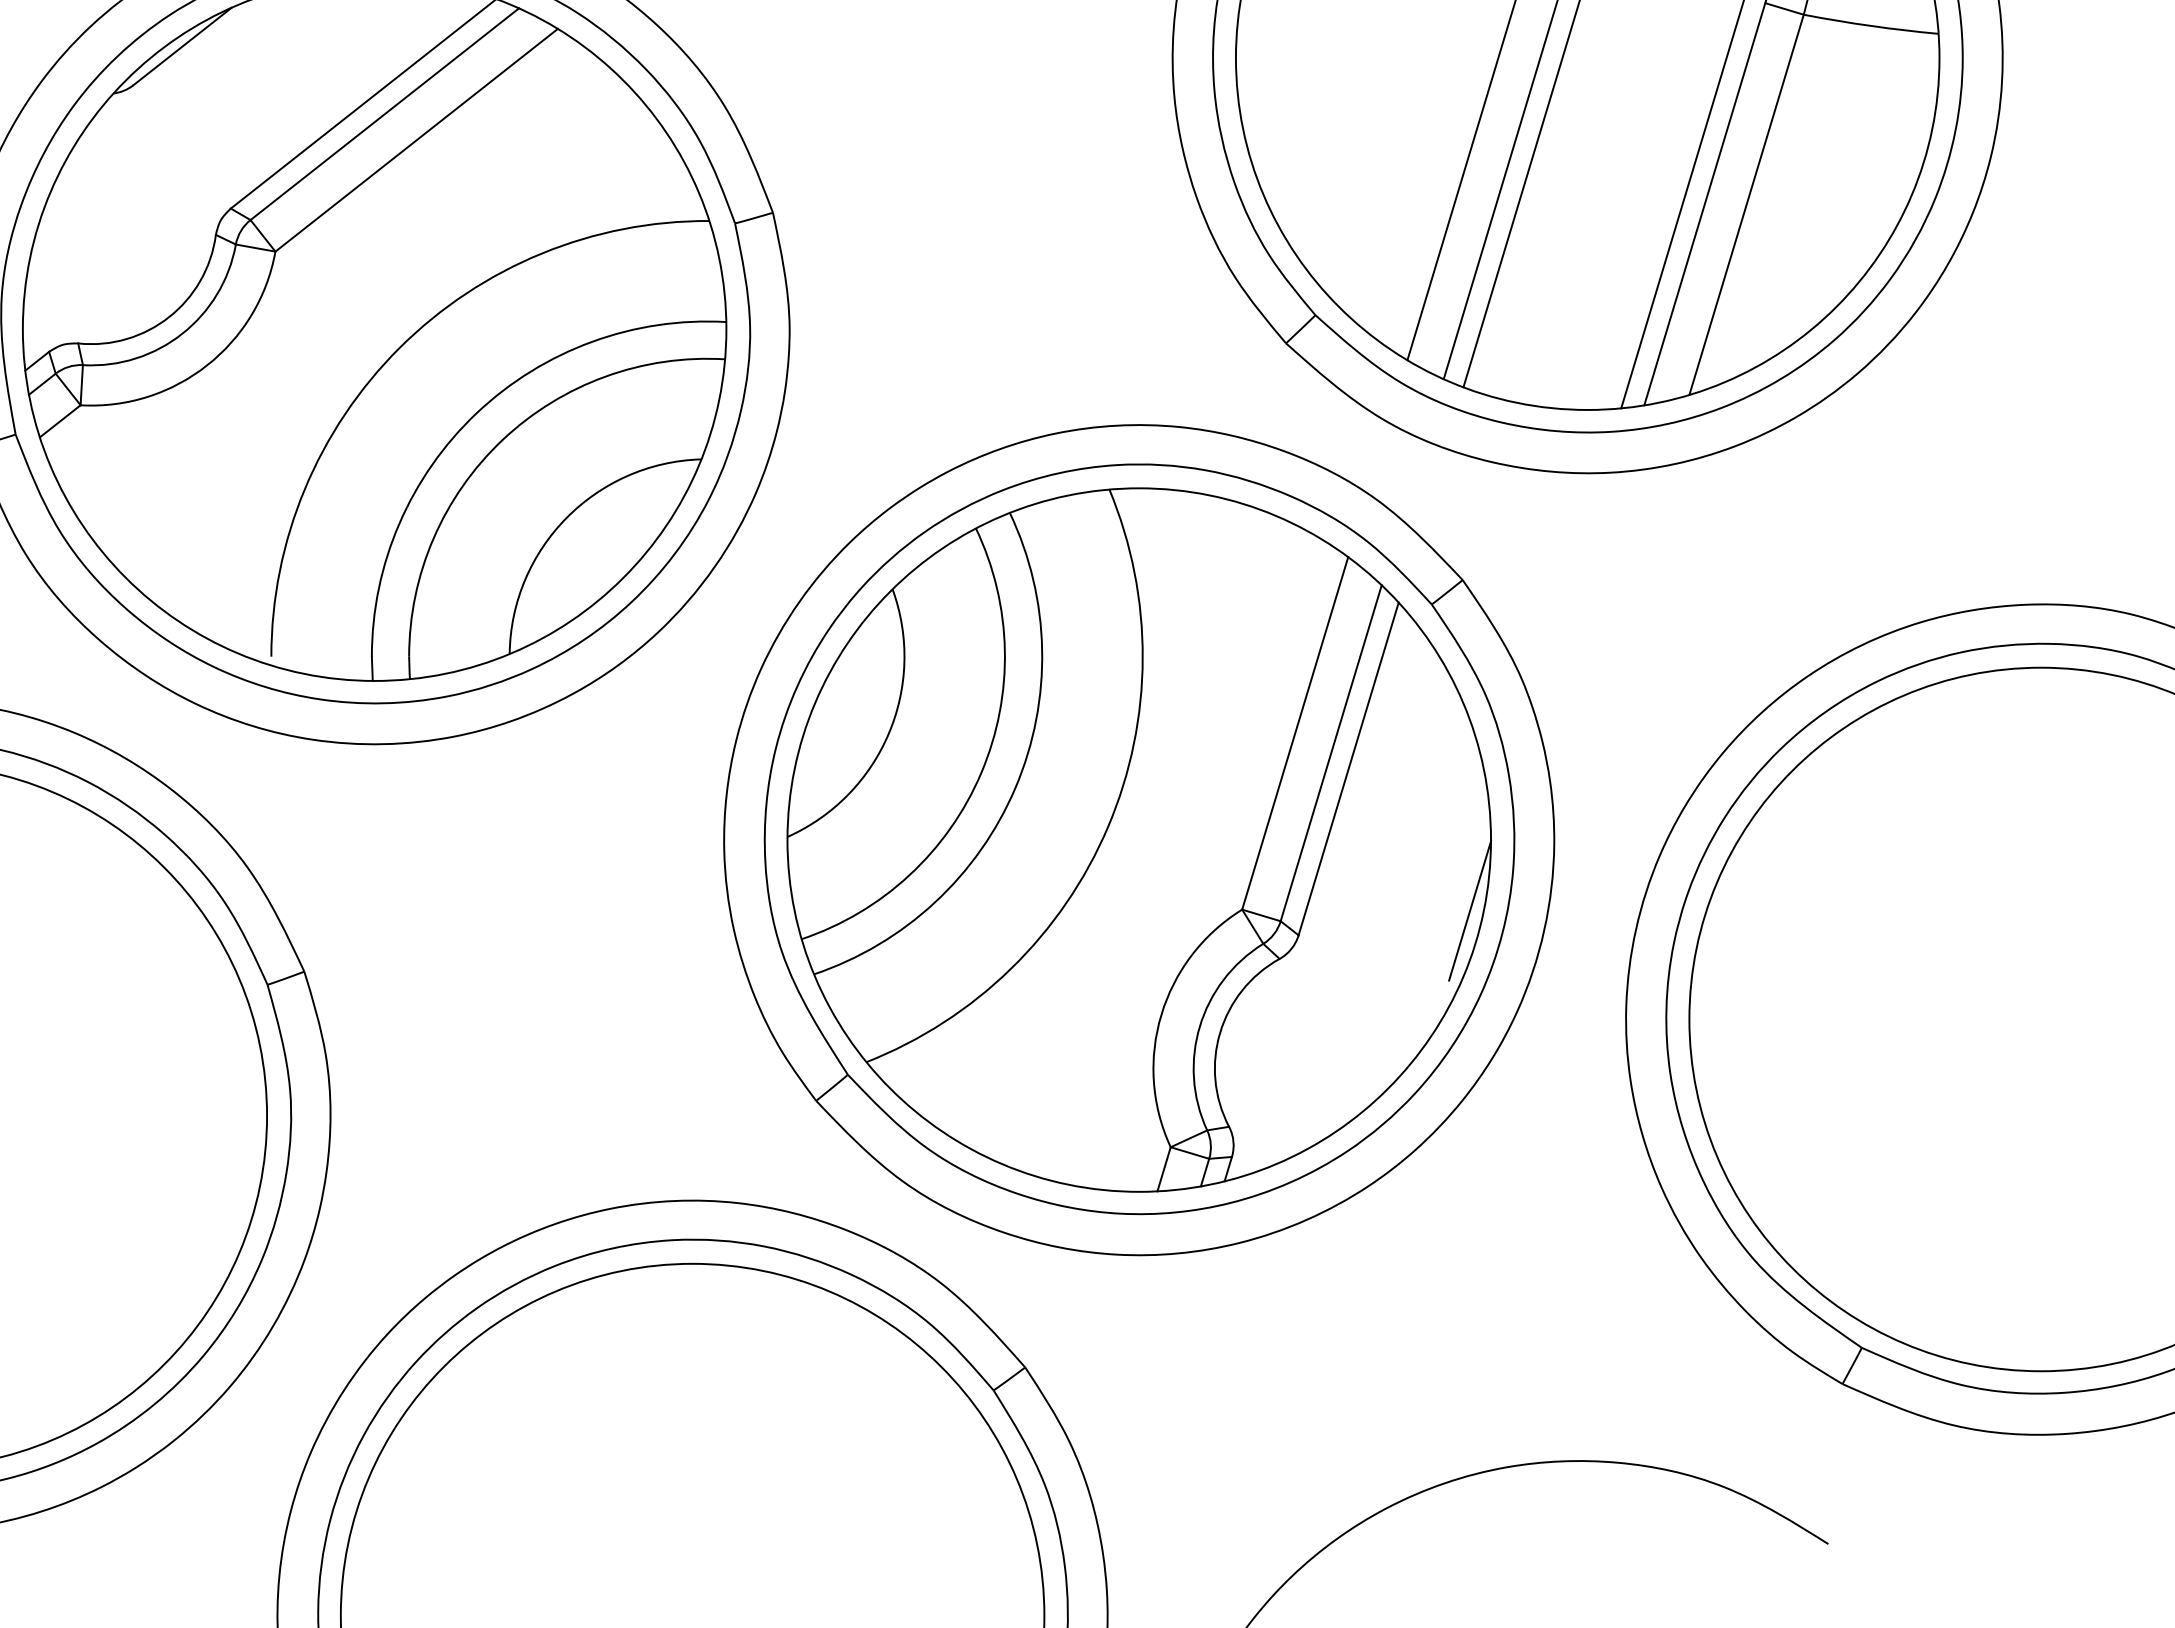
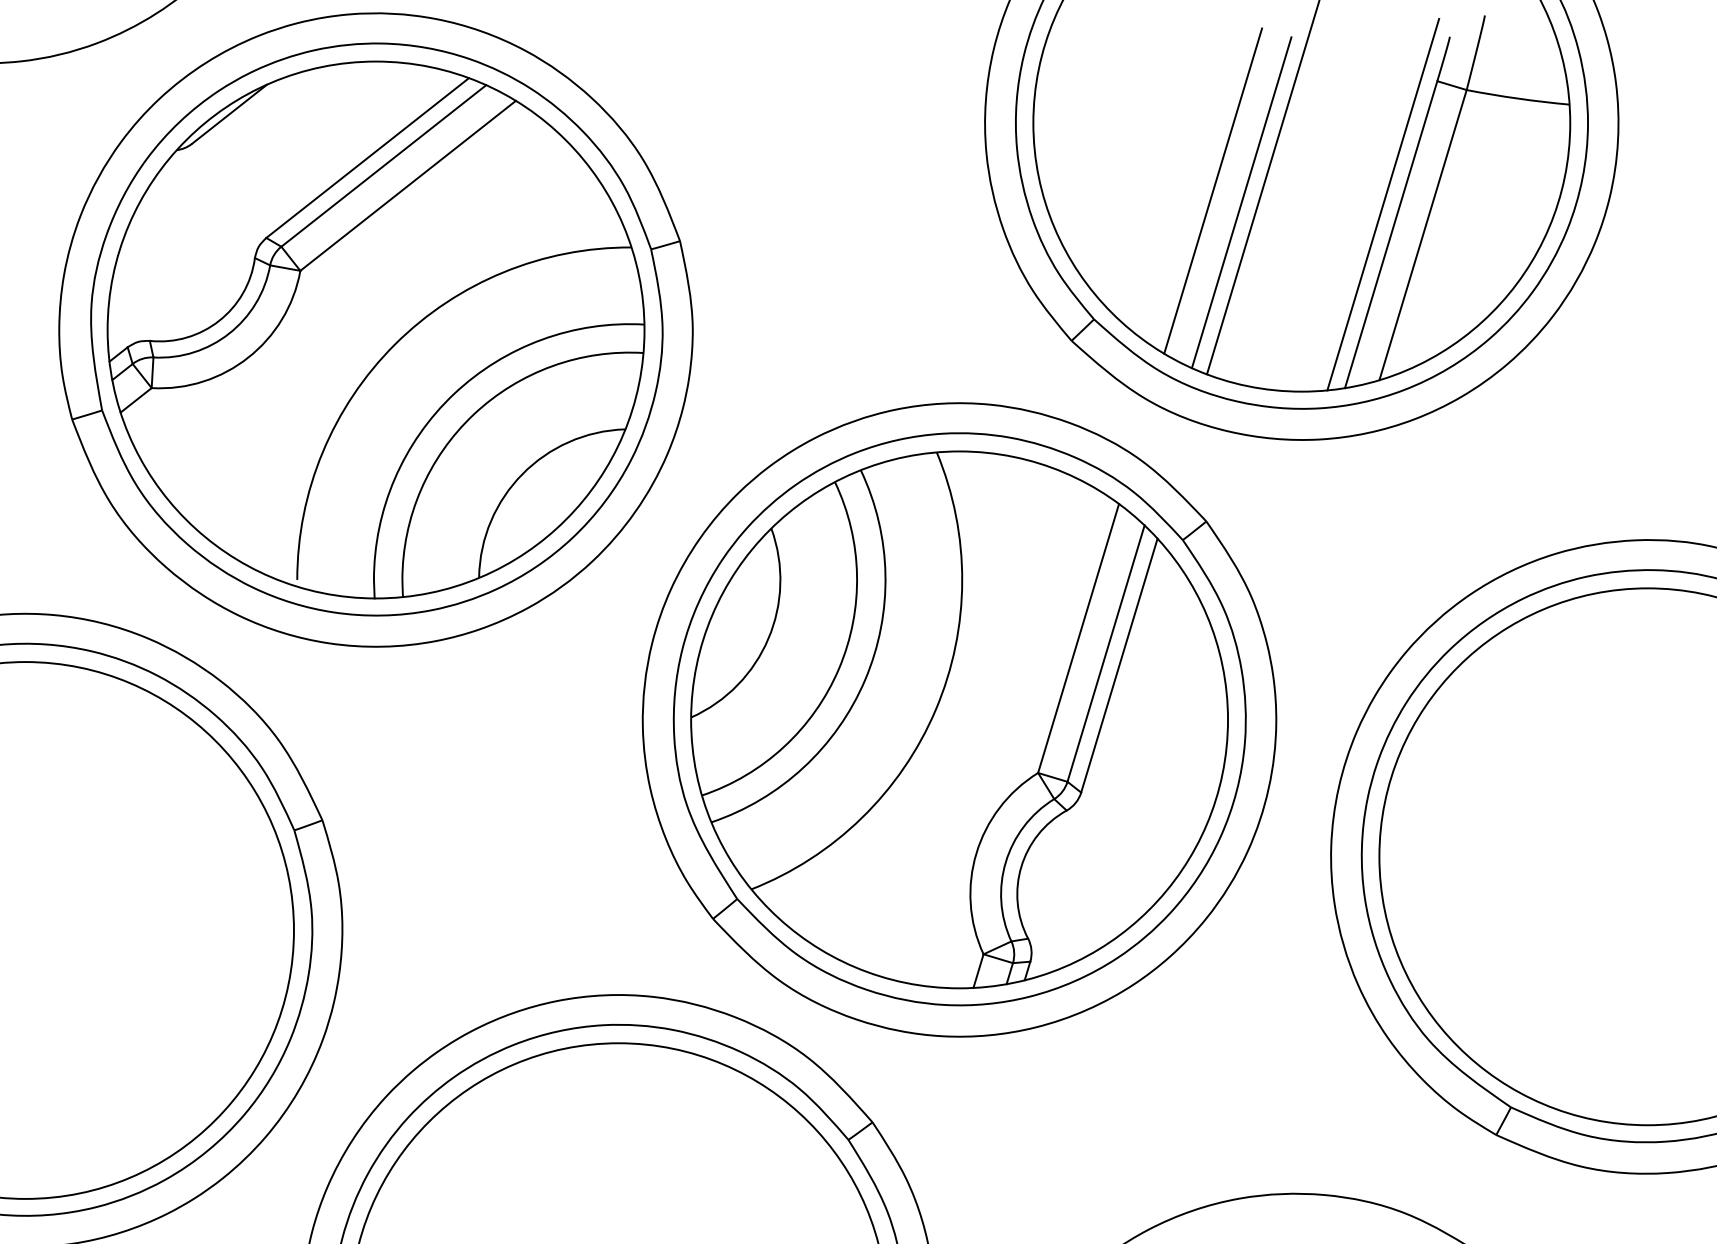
line: (1470, 910) -> (1212, 773), removed

